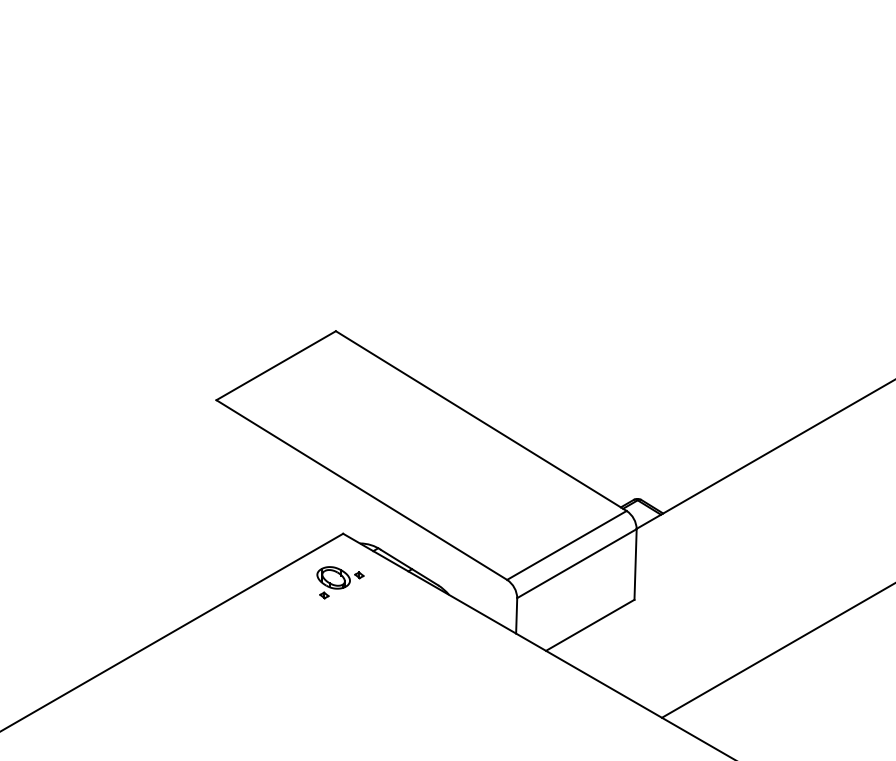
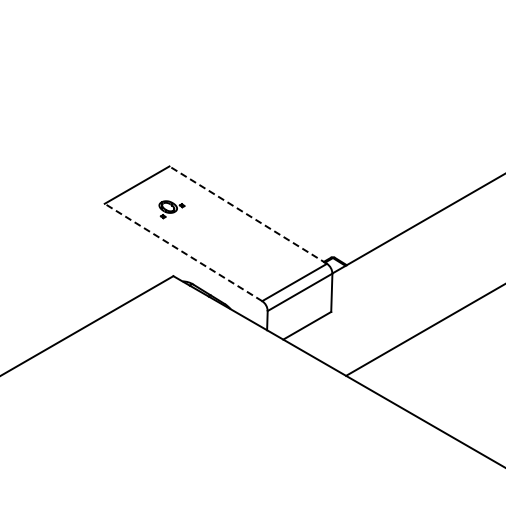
line: (481, 421) -> (248, 215), solid -> dashed
line: (361, 490) -> (183, 252), solid -> dashed
part: (339, 582) -> (171, 209), moved

